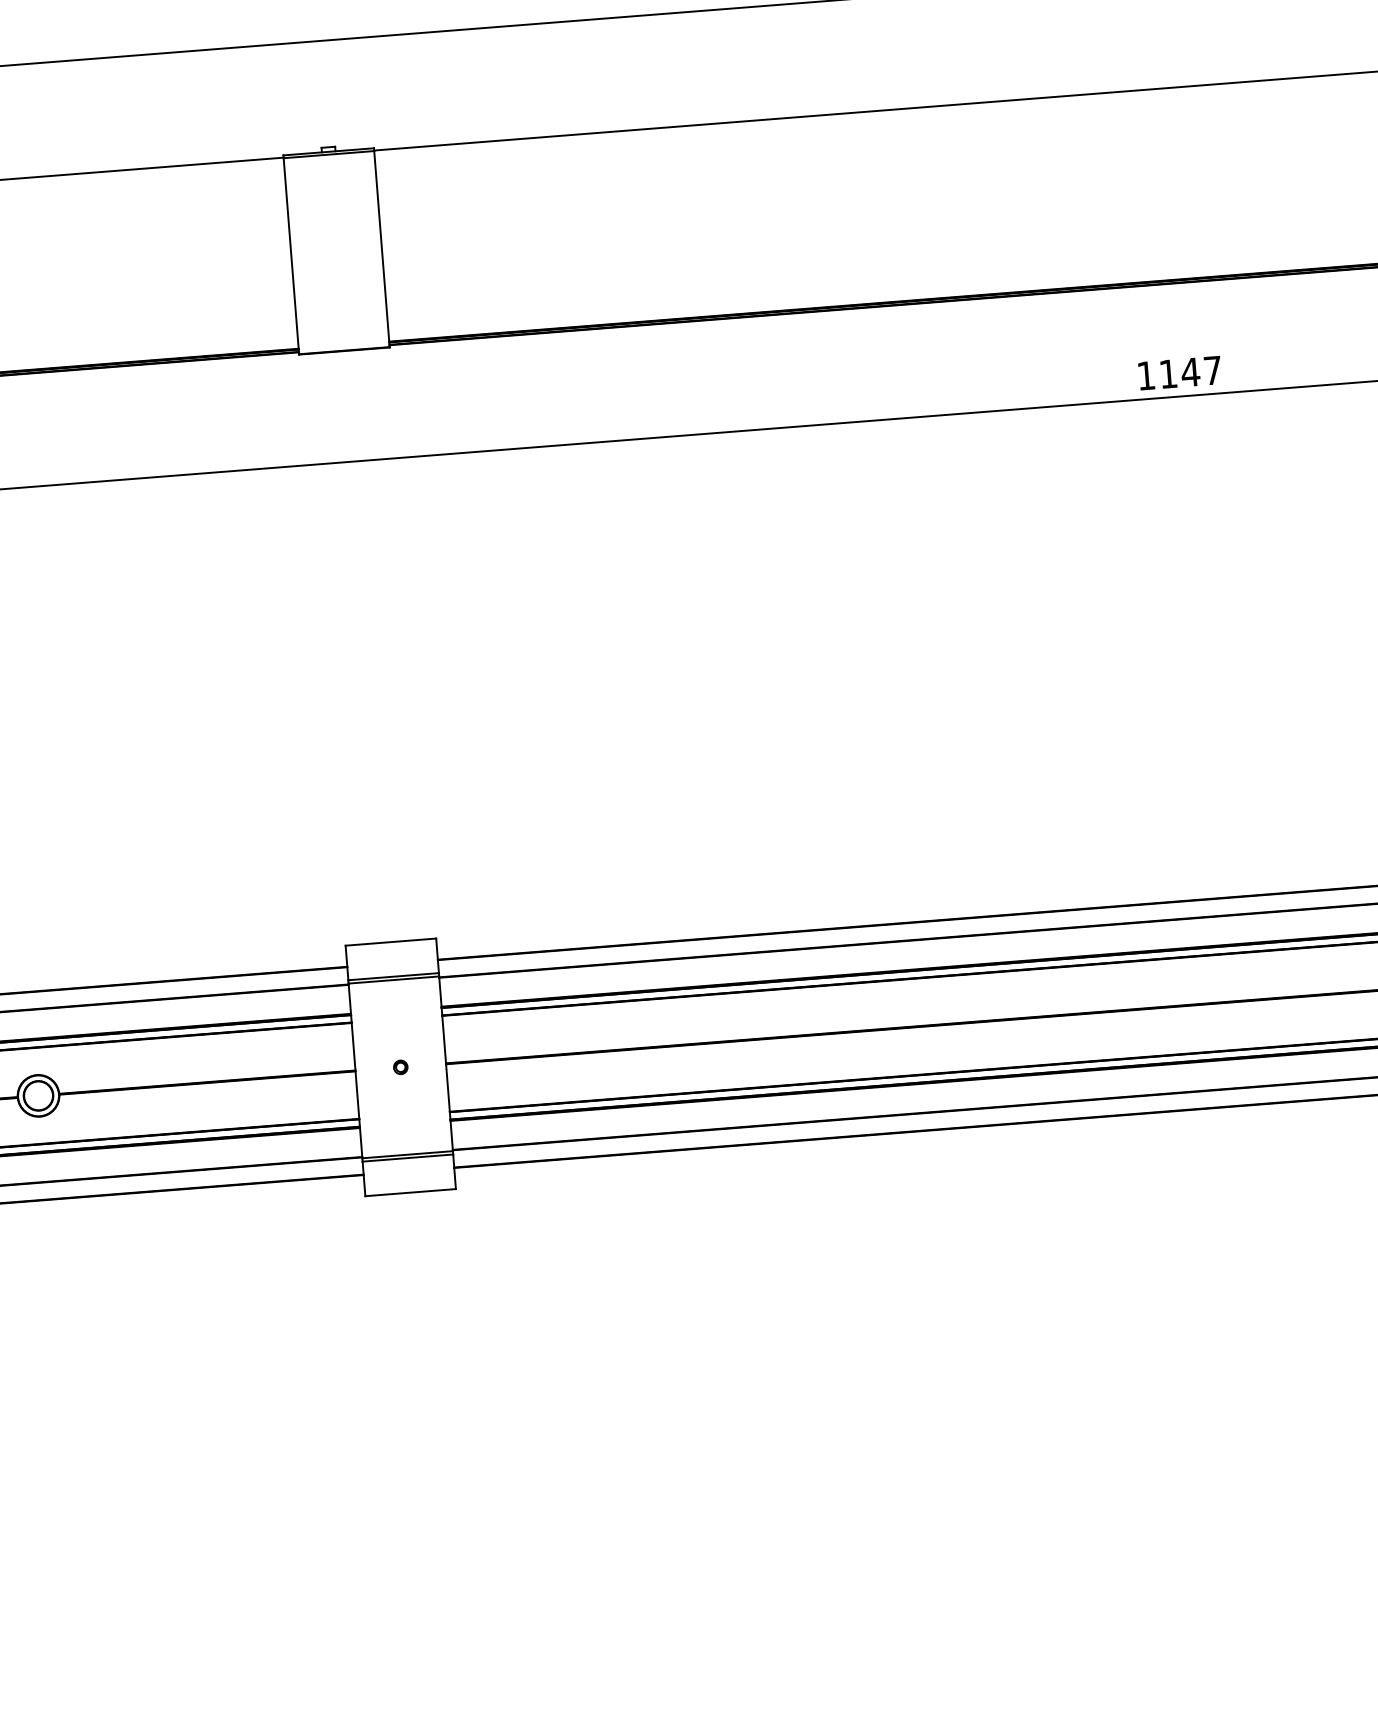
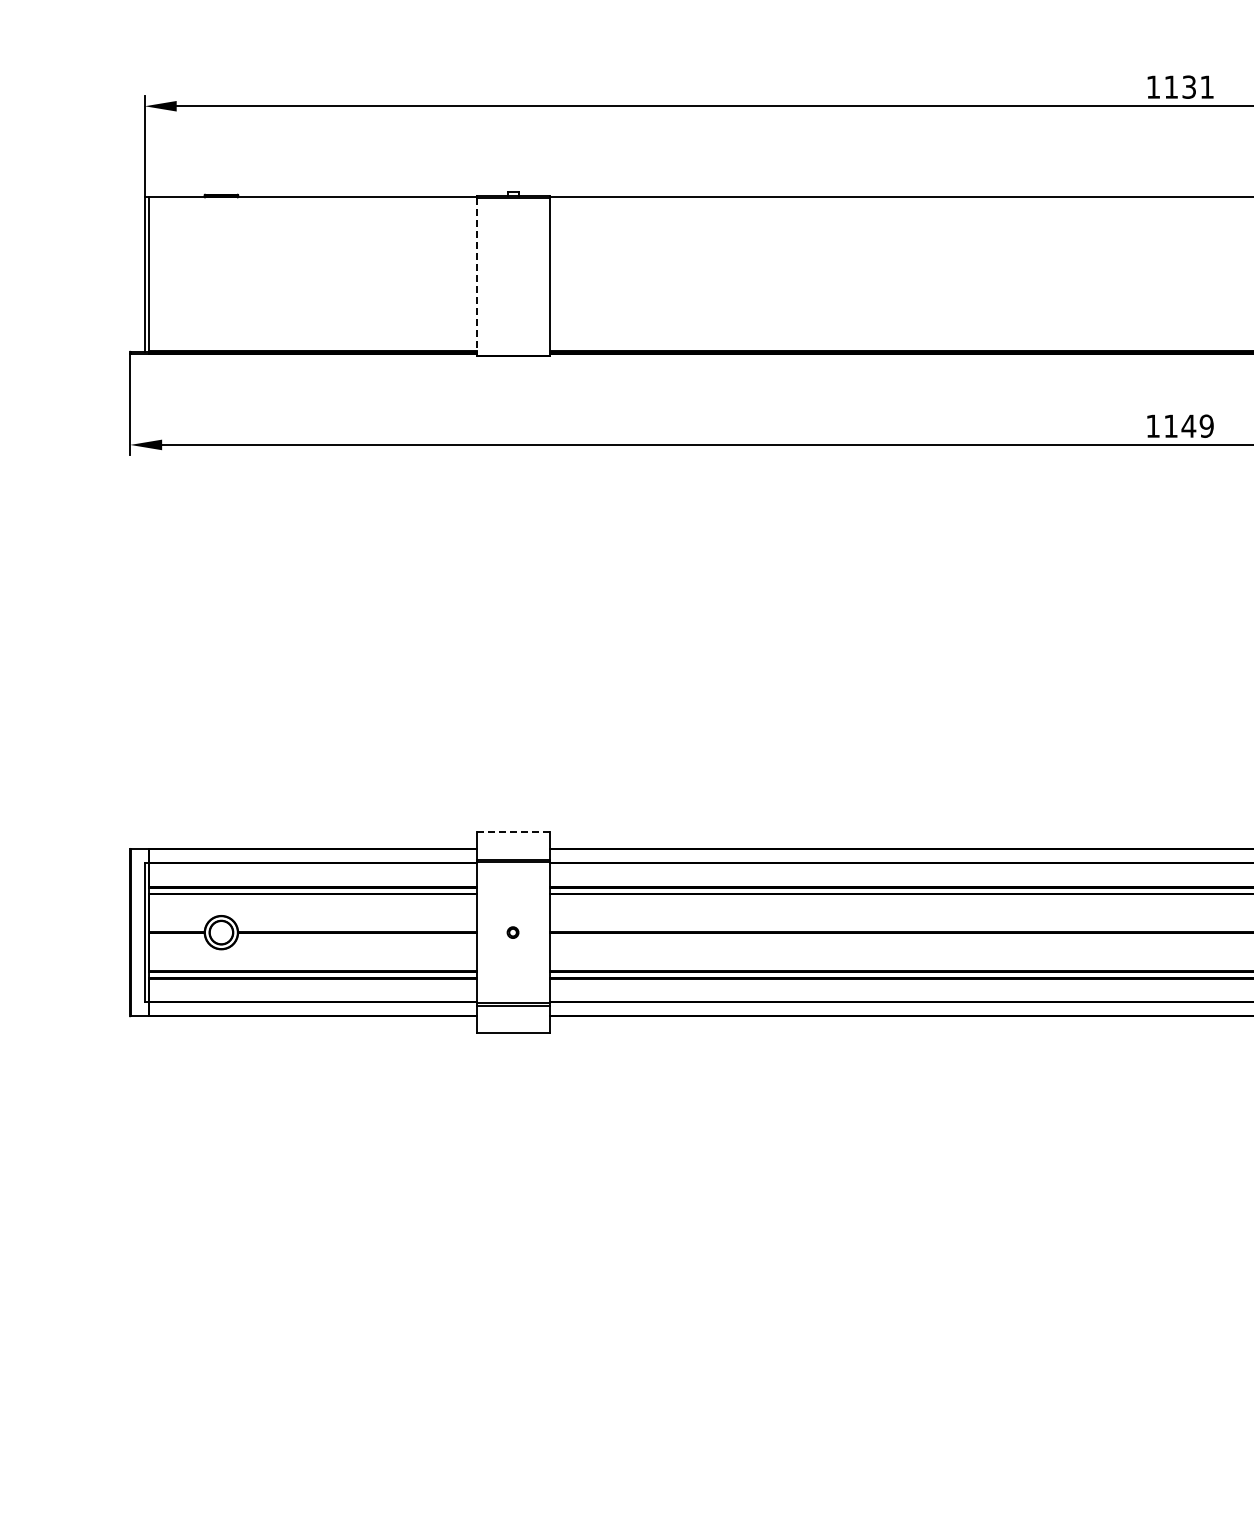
line: (291, 255) -> (476, 276), solid -> dashed
text: (1212, 369) -> (1206, 425), 1147 -> 1149
line: (391, 941) -> (513, 831), solid -> dashed

